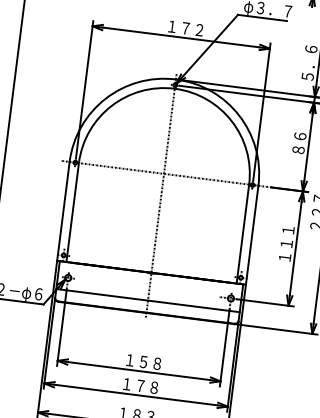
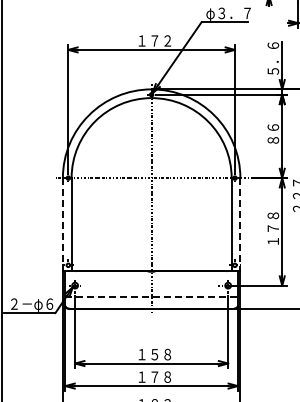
line: (62, 212) -> (62, 225), solid -> dashed
line: (252, 236) -> (240, 225), solid -> dashed
text: (287, 236) -> (273, 221), １１１ -> １７８
line: (148, 300) -> (152, 297), solid -> dashed

